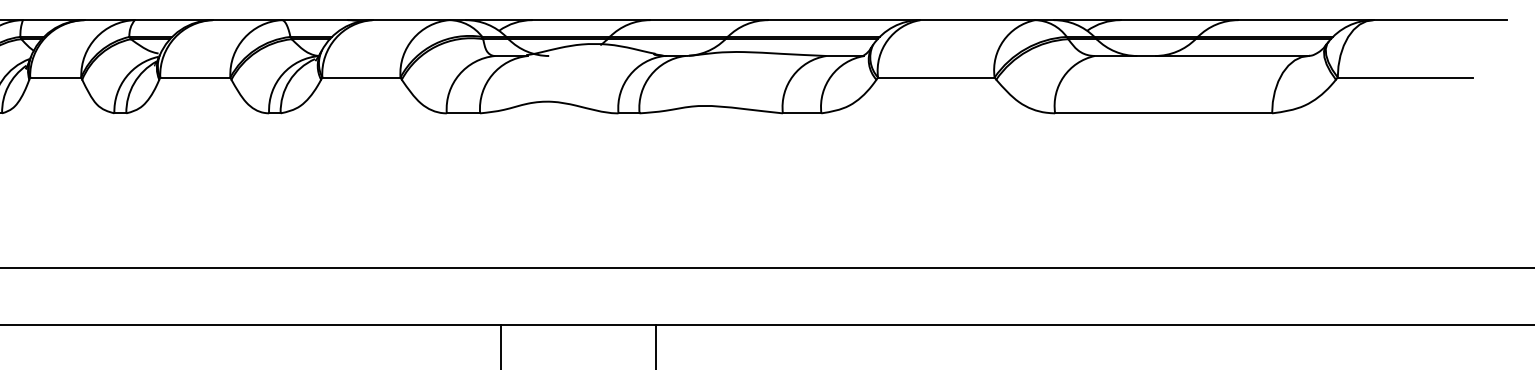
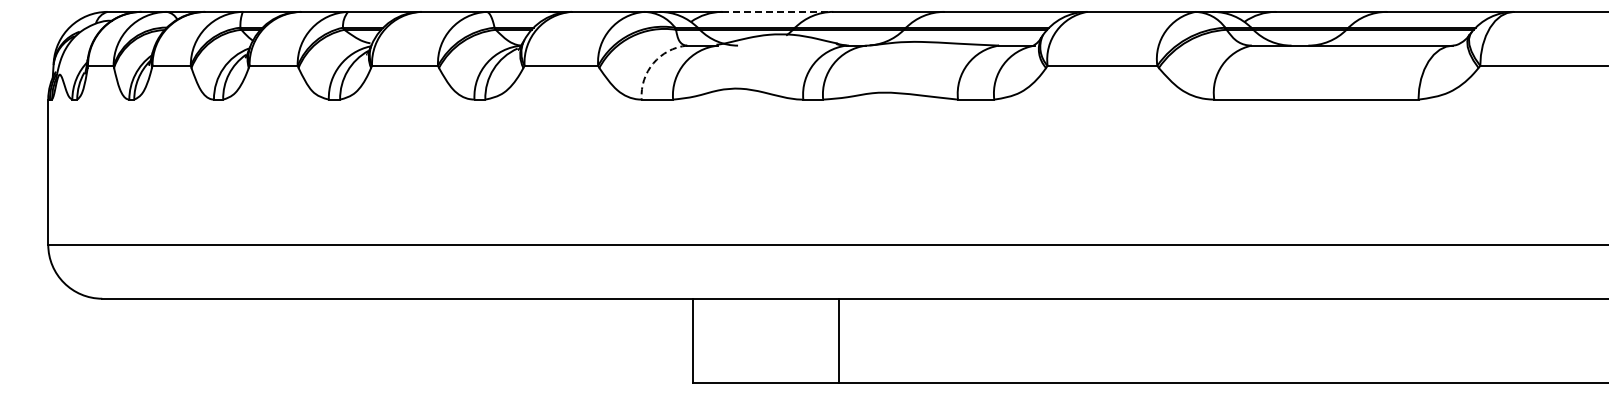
line: (592, 19) -> (778, 11), solid -> dashed
arc: (459, 74) -> (653, 63), solid -> dashed

